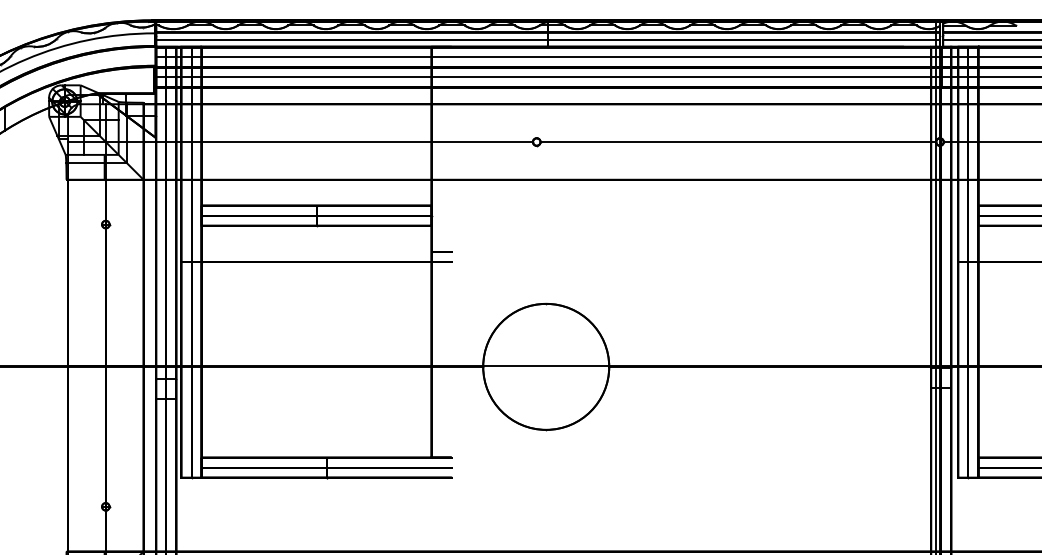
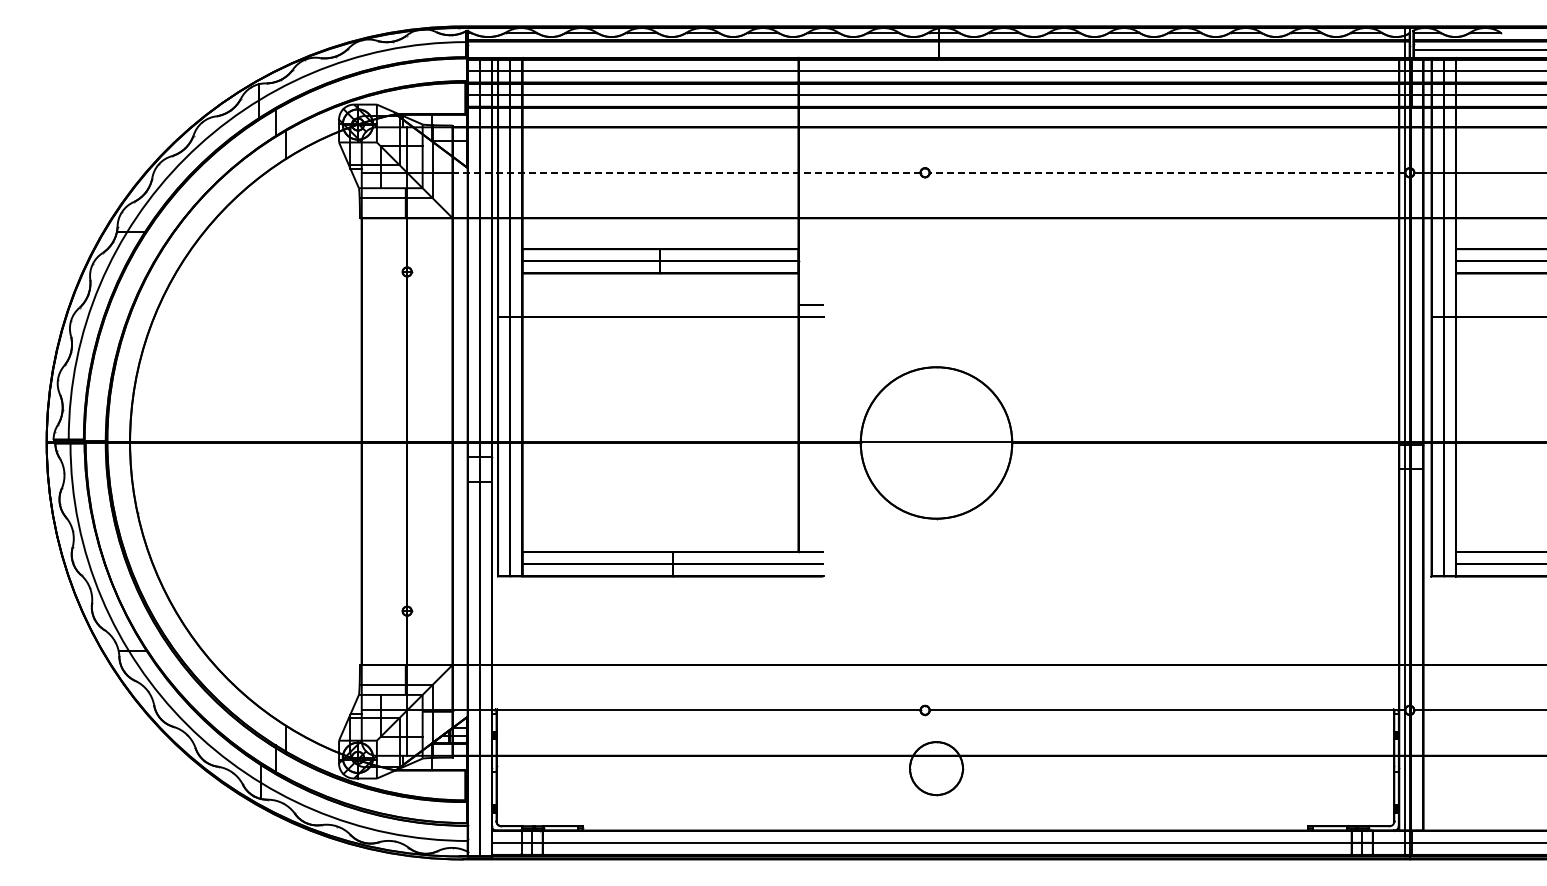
line: (547, 39) -> (938, 49), removed
line: (338, 141) -> (686, 172), solid -> dashed
line: (738, 141) -> (1167, 172), solid -> dashed

